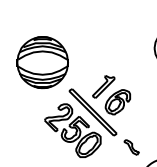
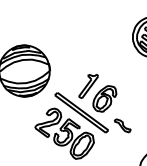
part: (131, 147) -> (122, 125), moved

